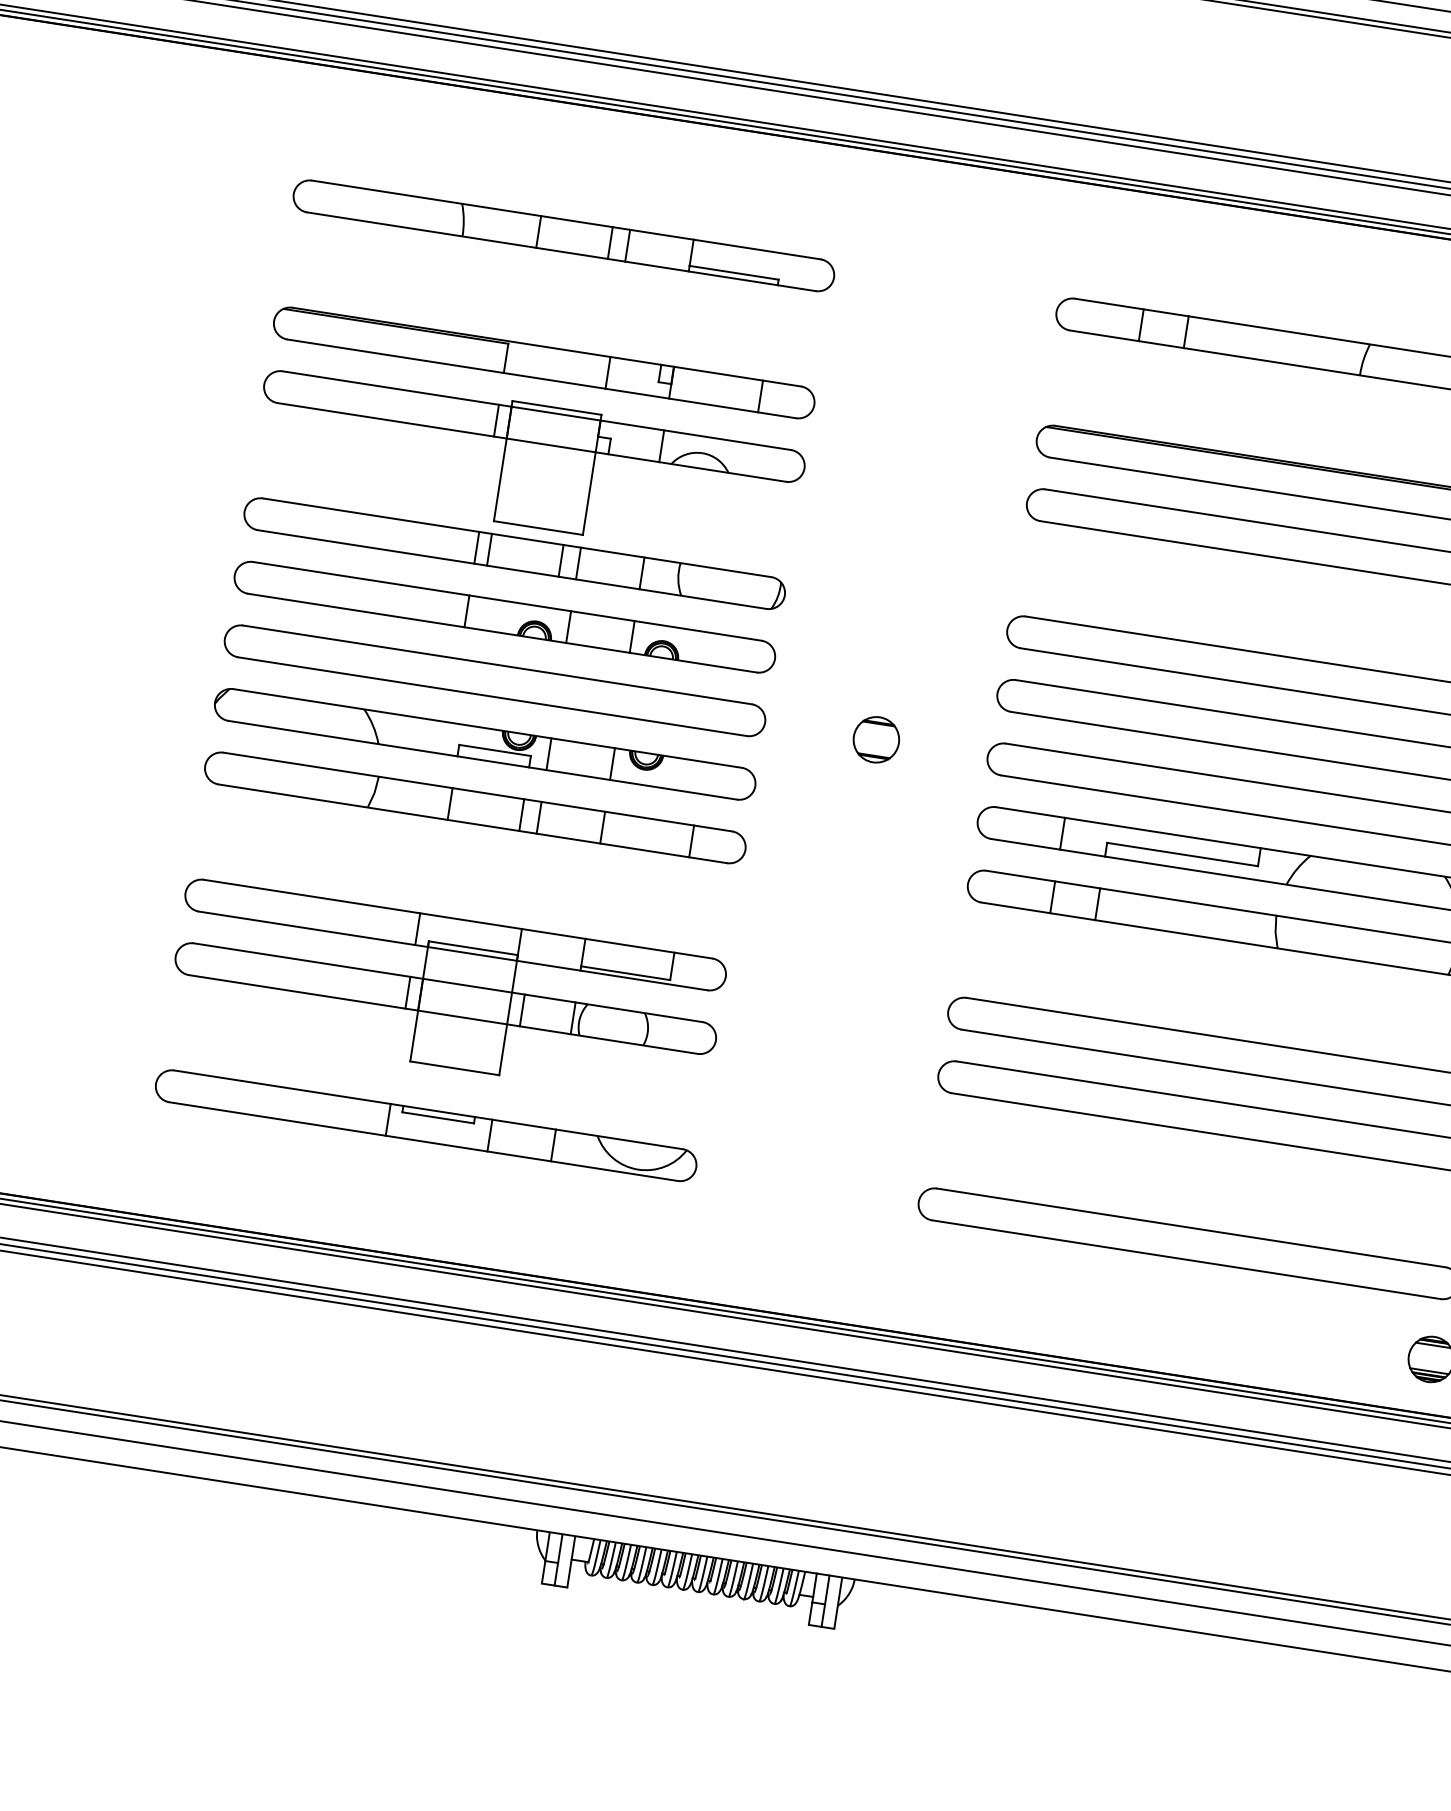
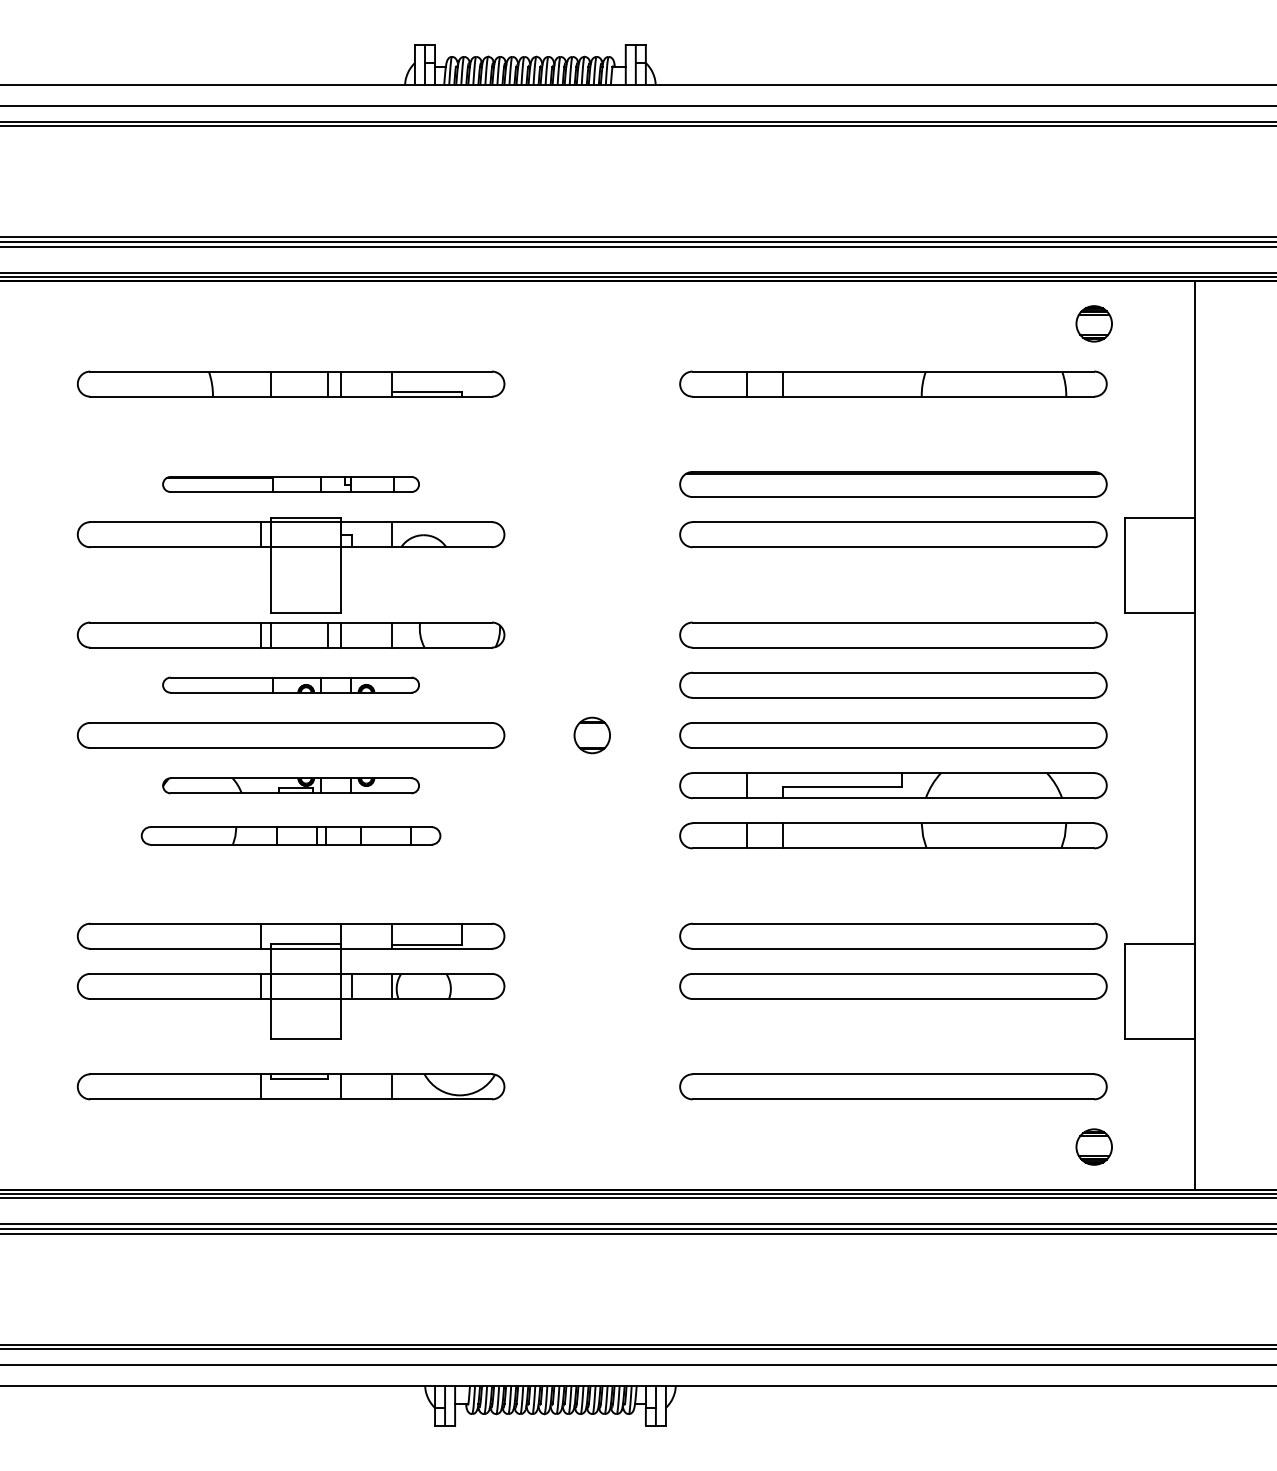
part: (543, 362) -> (290, 484), size x0.6
part: (504, 616) -> (290, 684), size x0.6
part: (484, 744) -> (290, 785), size x0.6
part: (474, 807) -> (290, 835), size x0.7

